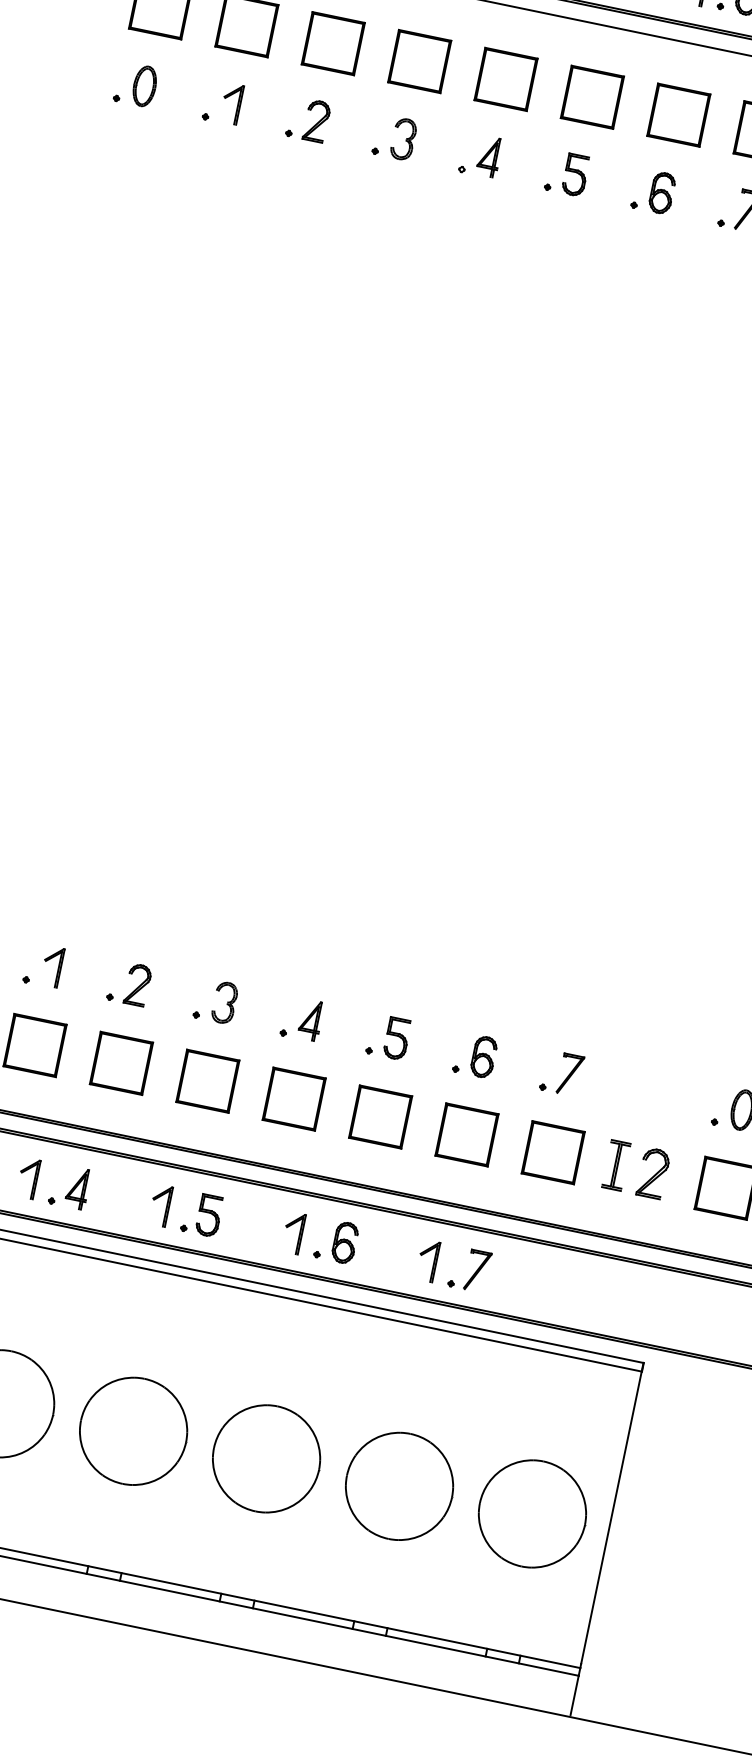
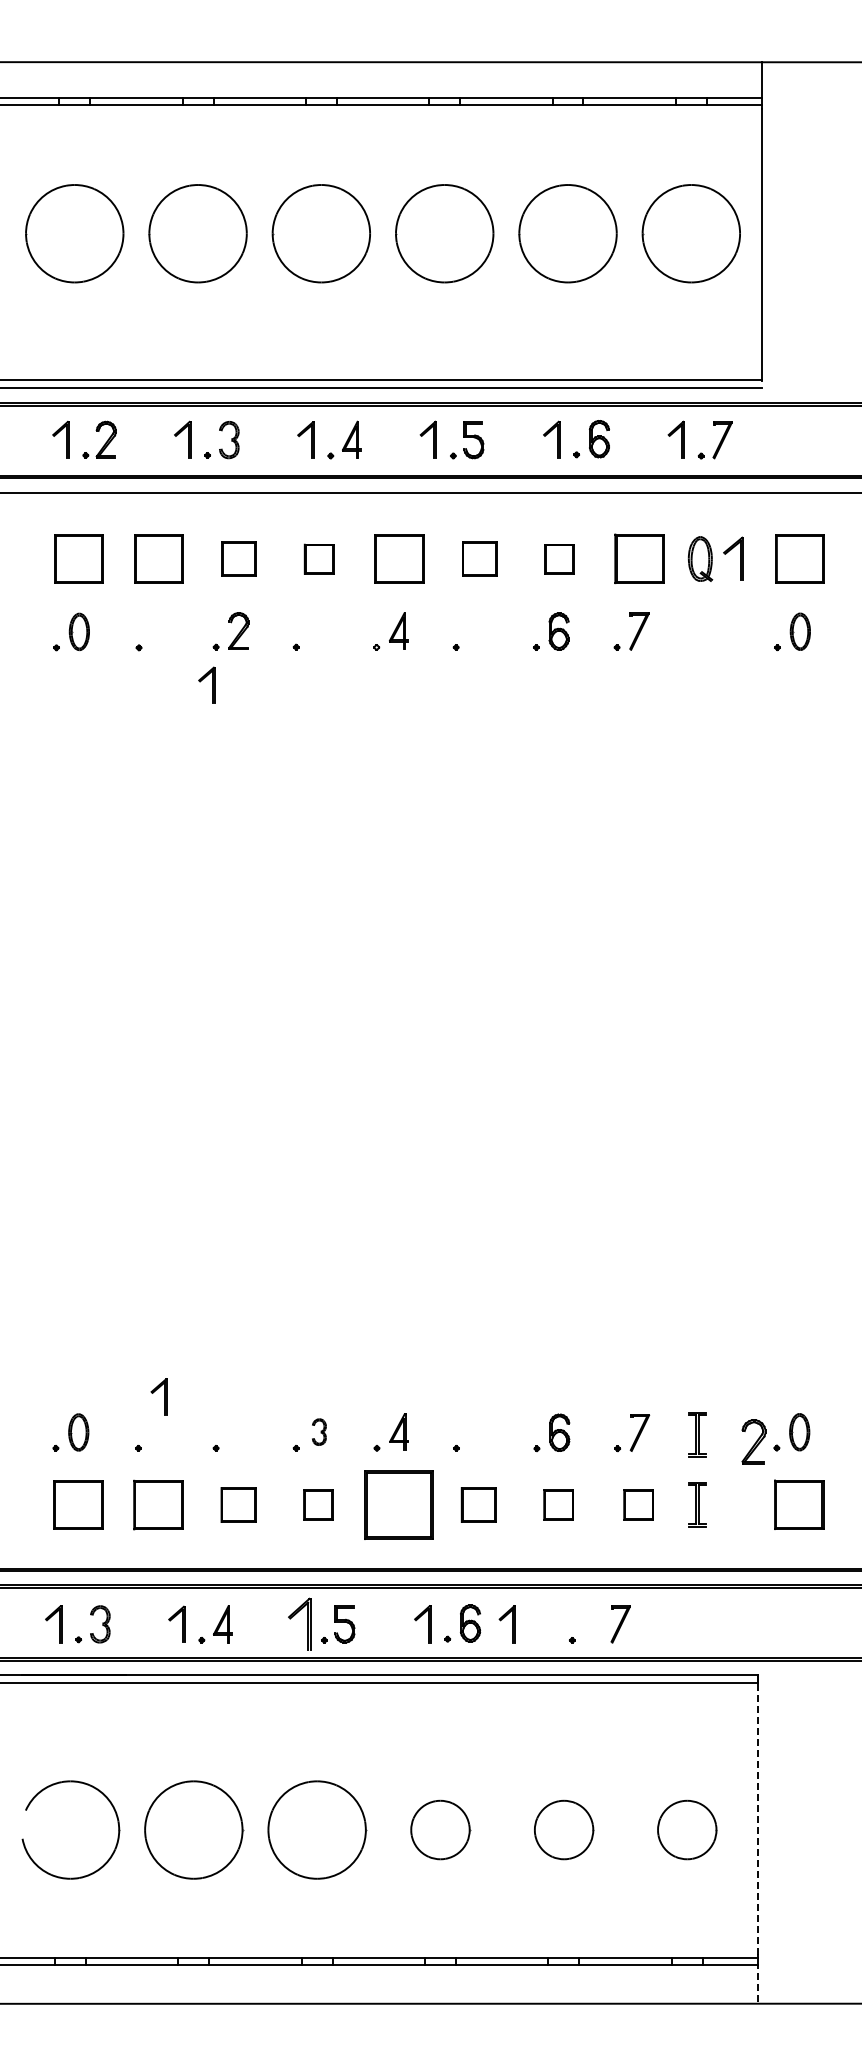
part: (332, 42) -> (238, 558), size x0.7
part: (419, 61) -> (319, 559), size x0.6
part: (592, 96) -> (479, 558), size x0.7
part: (231, 102) -> (206, 684), moved
part: (678, 114) -> (559, 558), size x0.6
part: (403, 139) -> (319, 631), removed
part: (575, 175) -> (478, 631), removed
part: (51, 966) -> (158, 1396), moved
part: (137, 985) -> (238, 1432), removed
part: (225, 1002) -> (319, 1431), size x0.7
part: (396, 1038) -> (478, 1432), removed
part: (121, 1062) -> (238, 1504), size x0.7
part: (207, 1080) -> (318, 1504), size x0.6
part: (632, 1089) -> (697, 1434), added
part: (294, 1098) -> (398, 1504), size x1.4
part: (380, 1116) -> (478, 1504), size x0.7
part: (466, 1134) -> (558, 1504), size x0.6
part: (552, 1152) -> (638, 1504), size x0.6
part: (653, 1172) -> (753, 1441), moved
part: (159, 1205) -> (298, 1624), size x1.4
part: (426, 1260) -> (506, 1624), moved
part: (477, 1271) -> (620, 1624), moved
part: (266, 1458) -> (440, 1829), size x0.6
part: (400, 1485) -> (564, 1829), size x0.6
part: (533, 1513) -> (687, 1829), size x0.6
line: (612, 1517) -> (758, 1818), solid -> dashed
line: (575, 1695) -> (758, 1983), solid -> dashed

